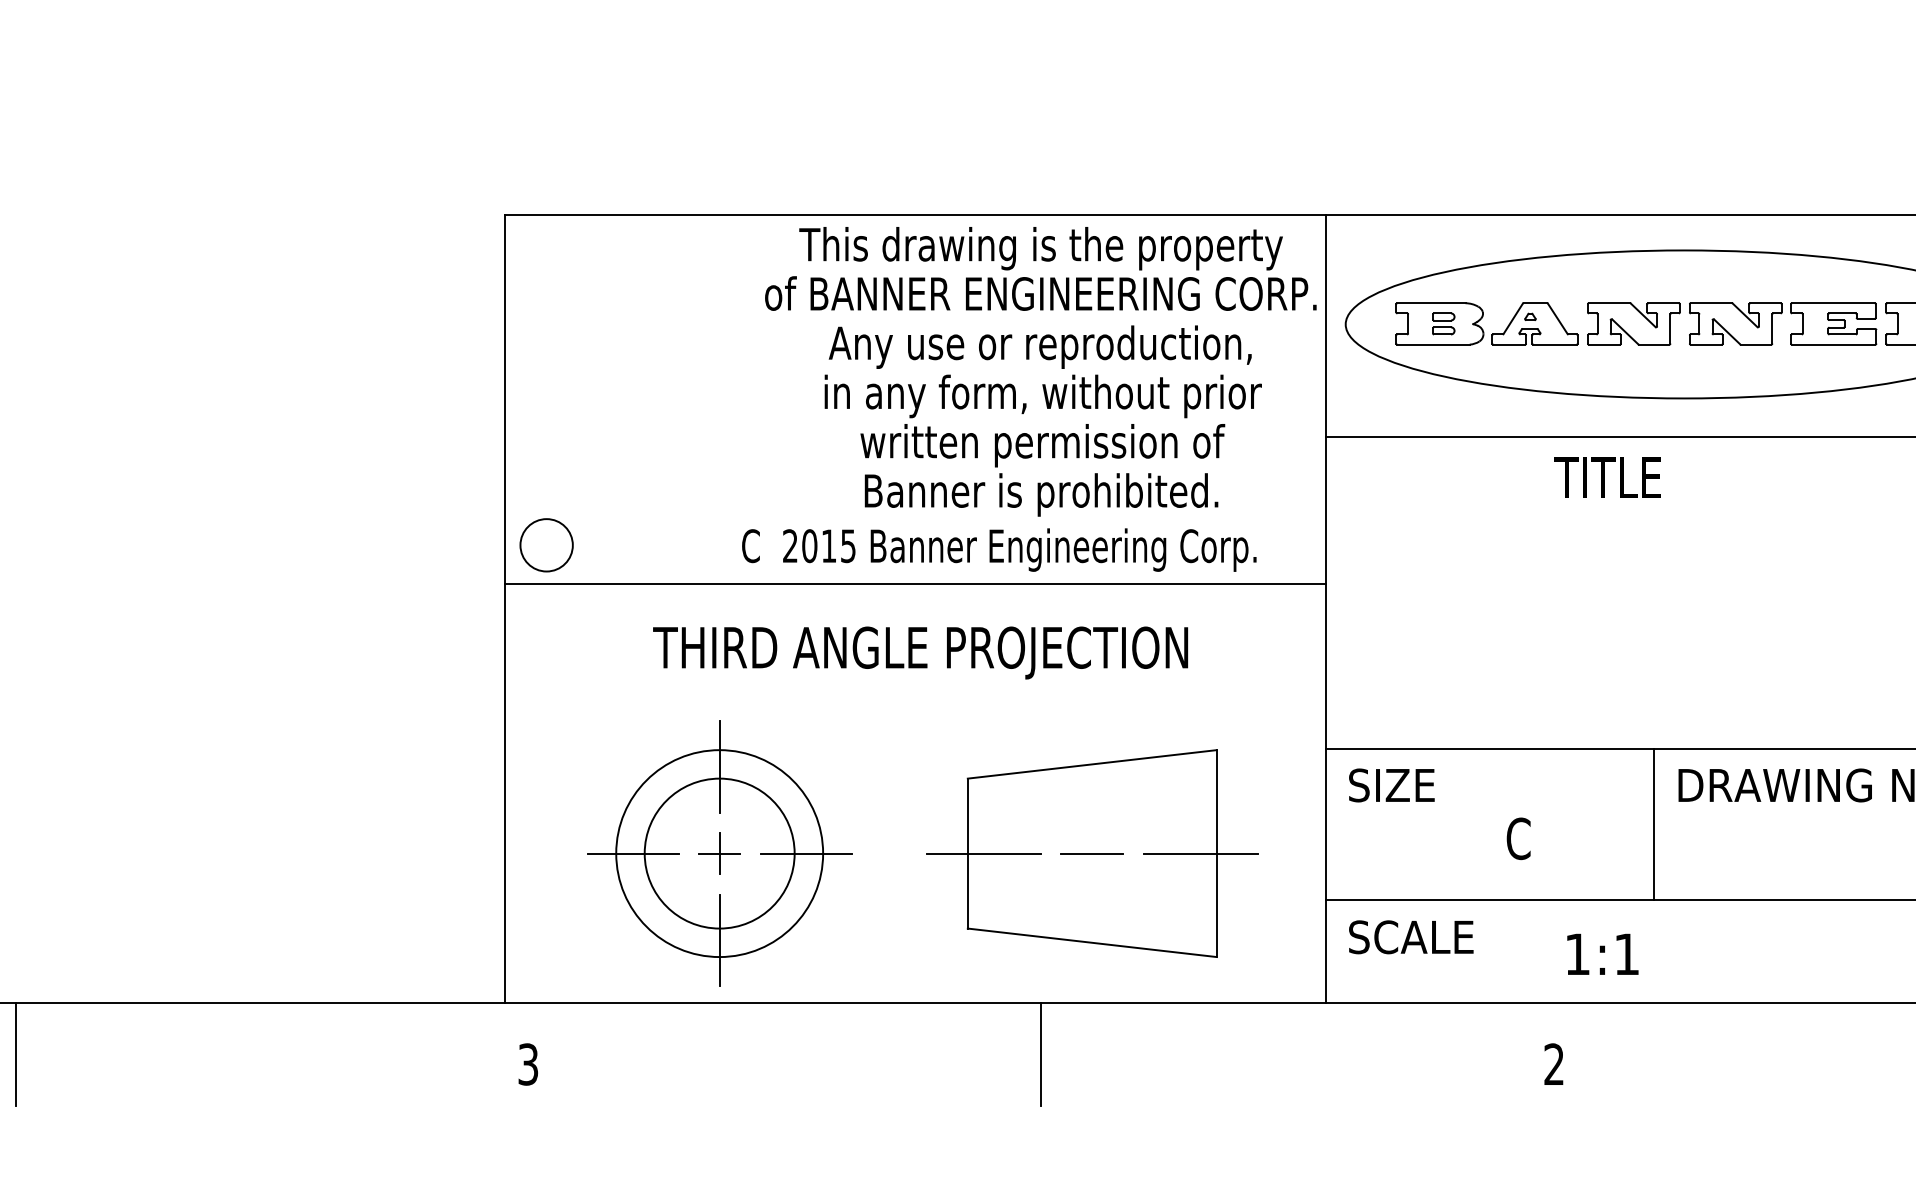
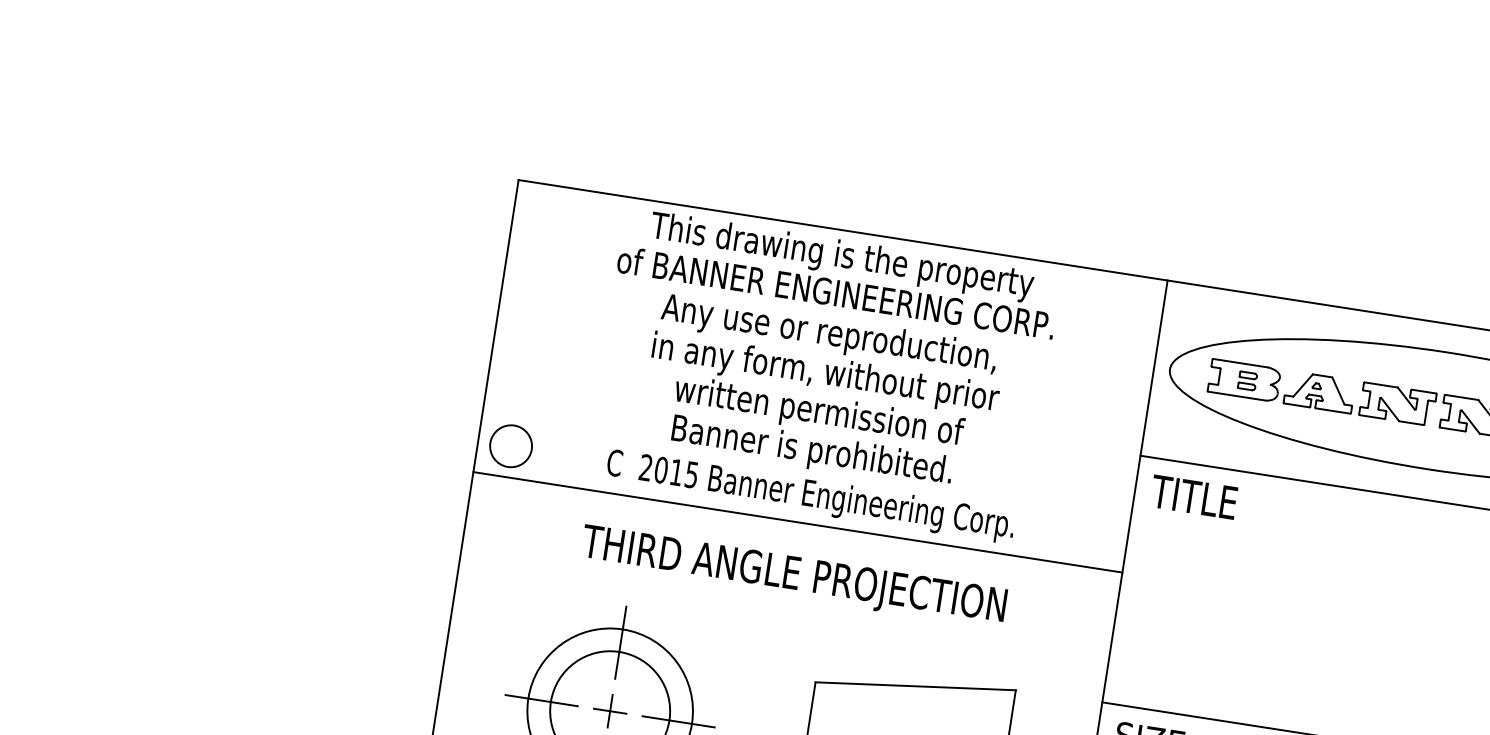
text: (1040, 371) -> (826, 354), moved
text: (1607, 477) -> (1193, 497), moved
text: (999, 549) -> (810, 496), moved

